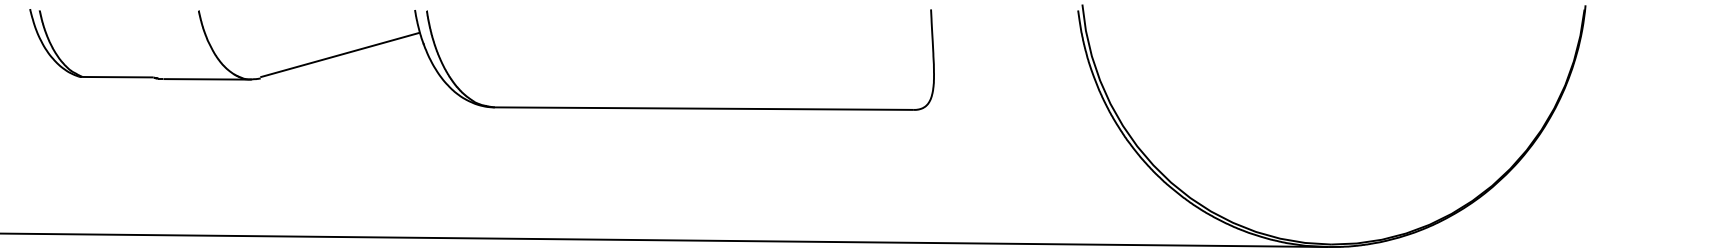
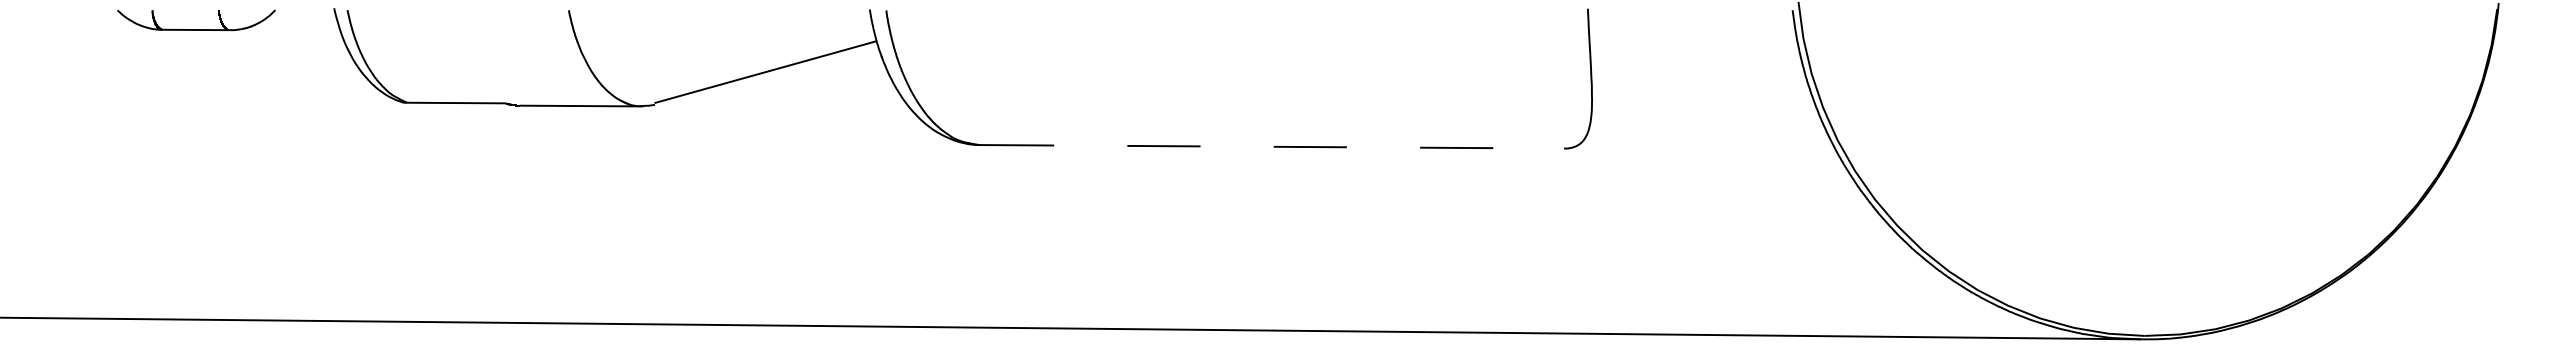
line: (704, 108) -> (1272, 146), solid -> dashed

